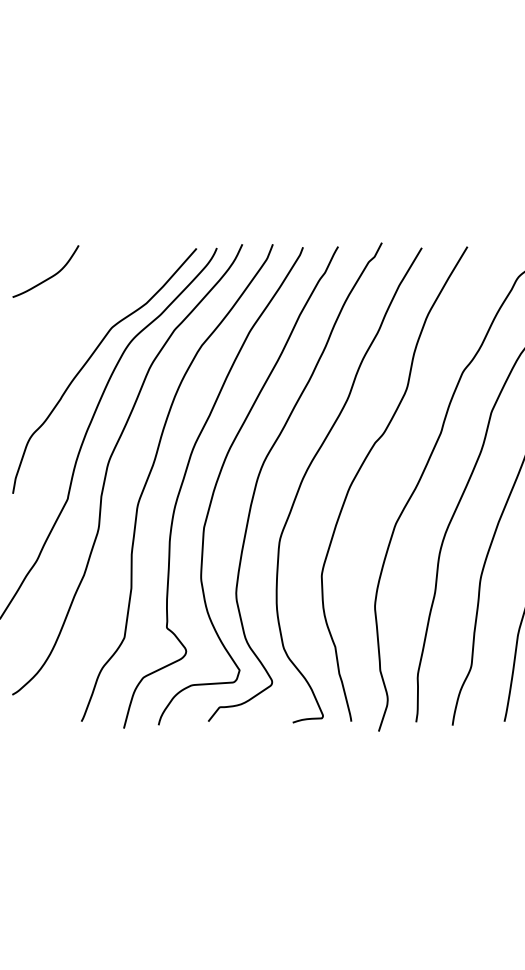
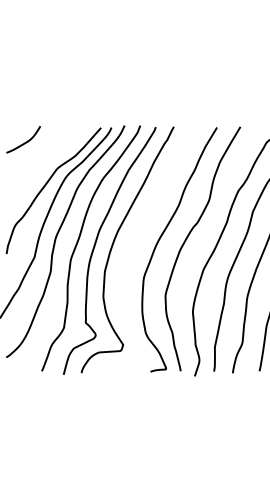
curve: (263, 469) -> (135, 241), removed

